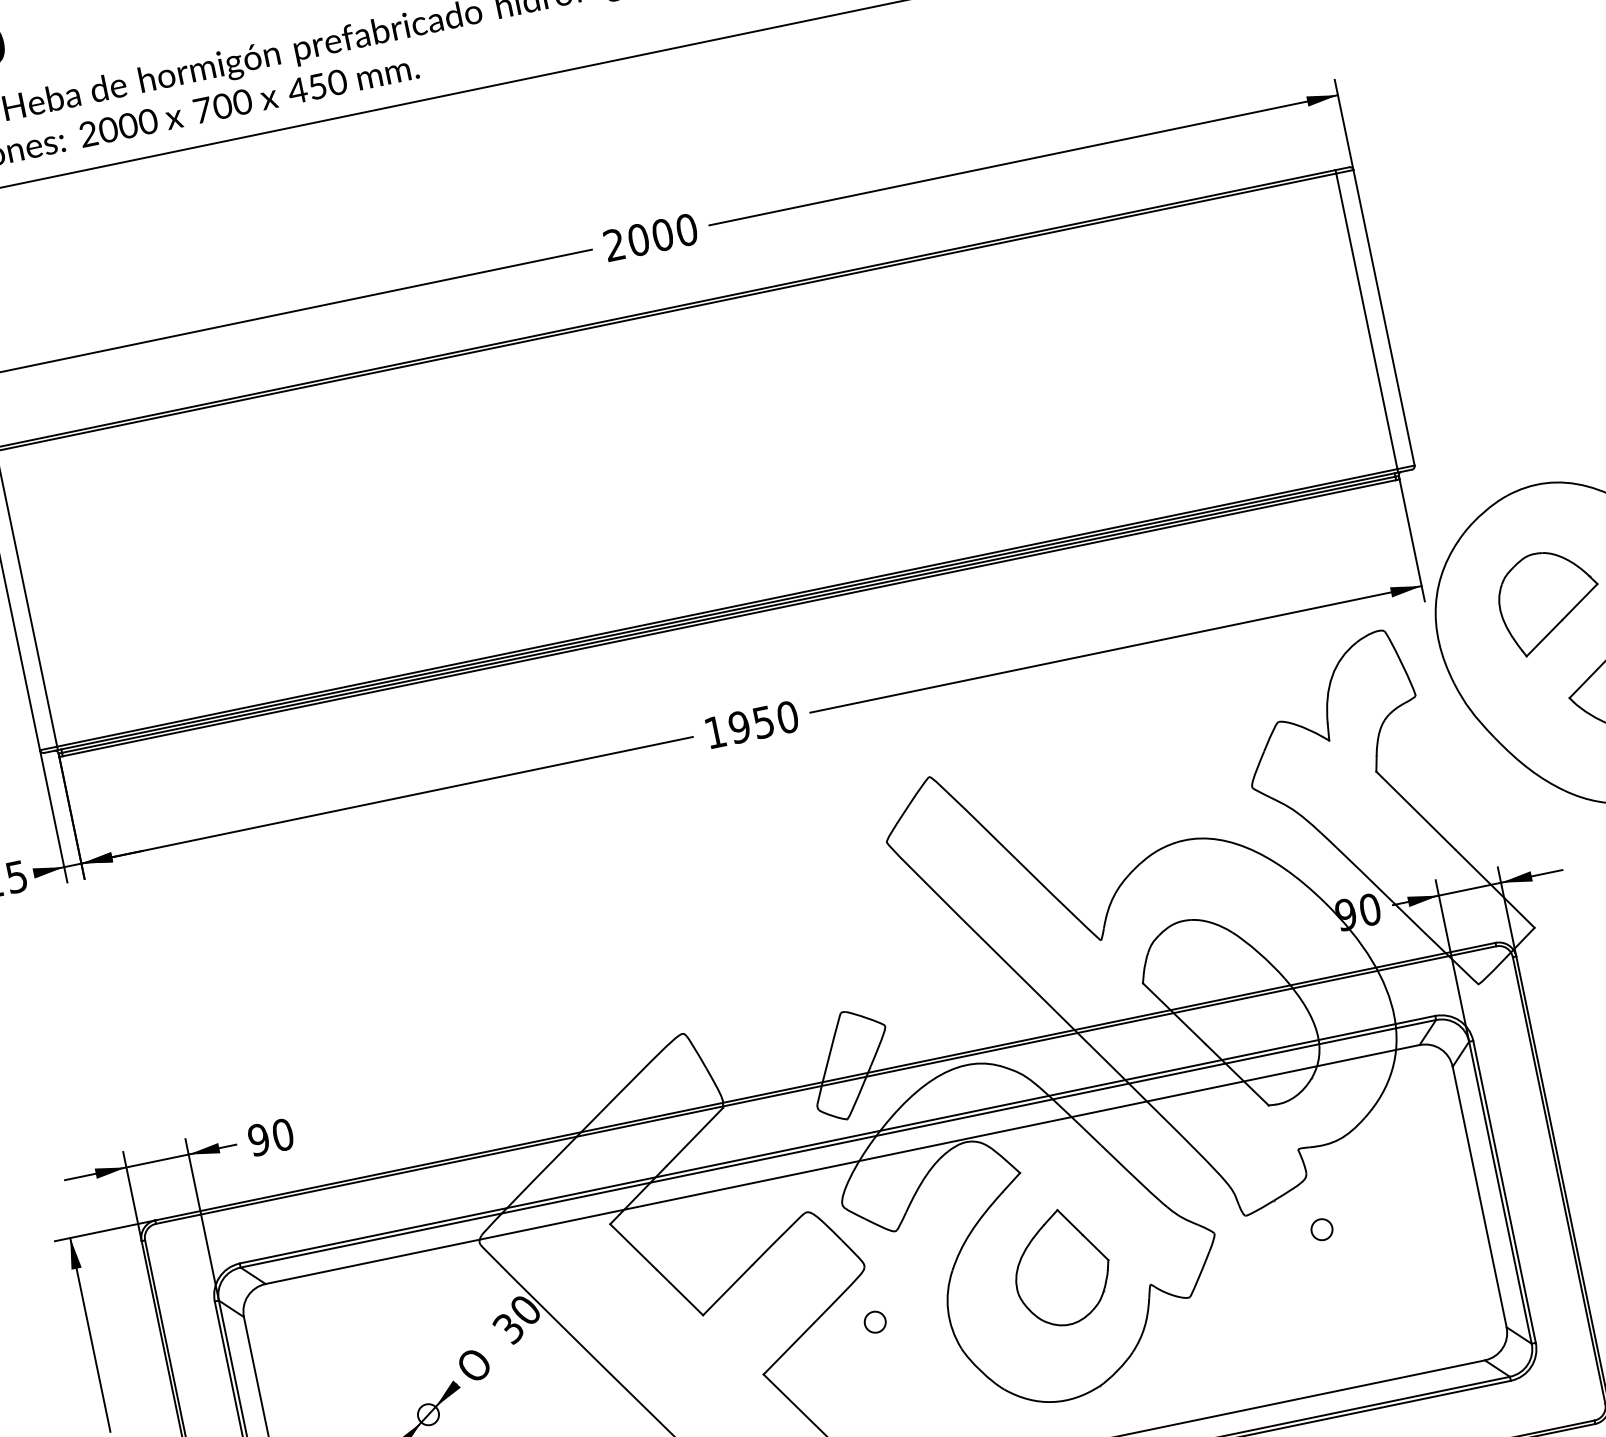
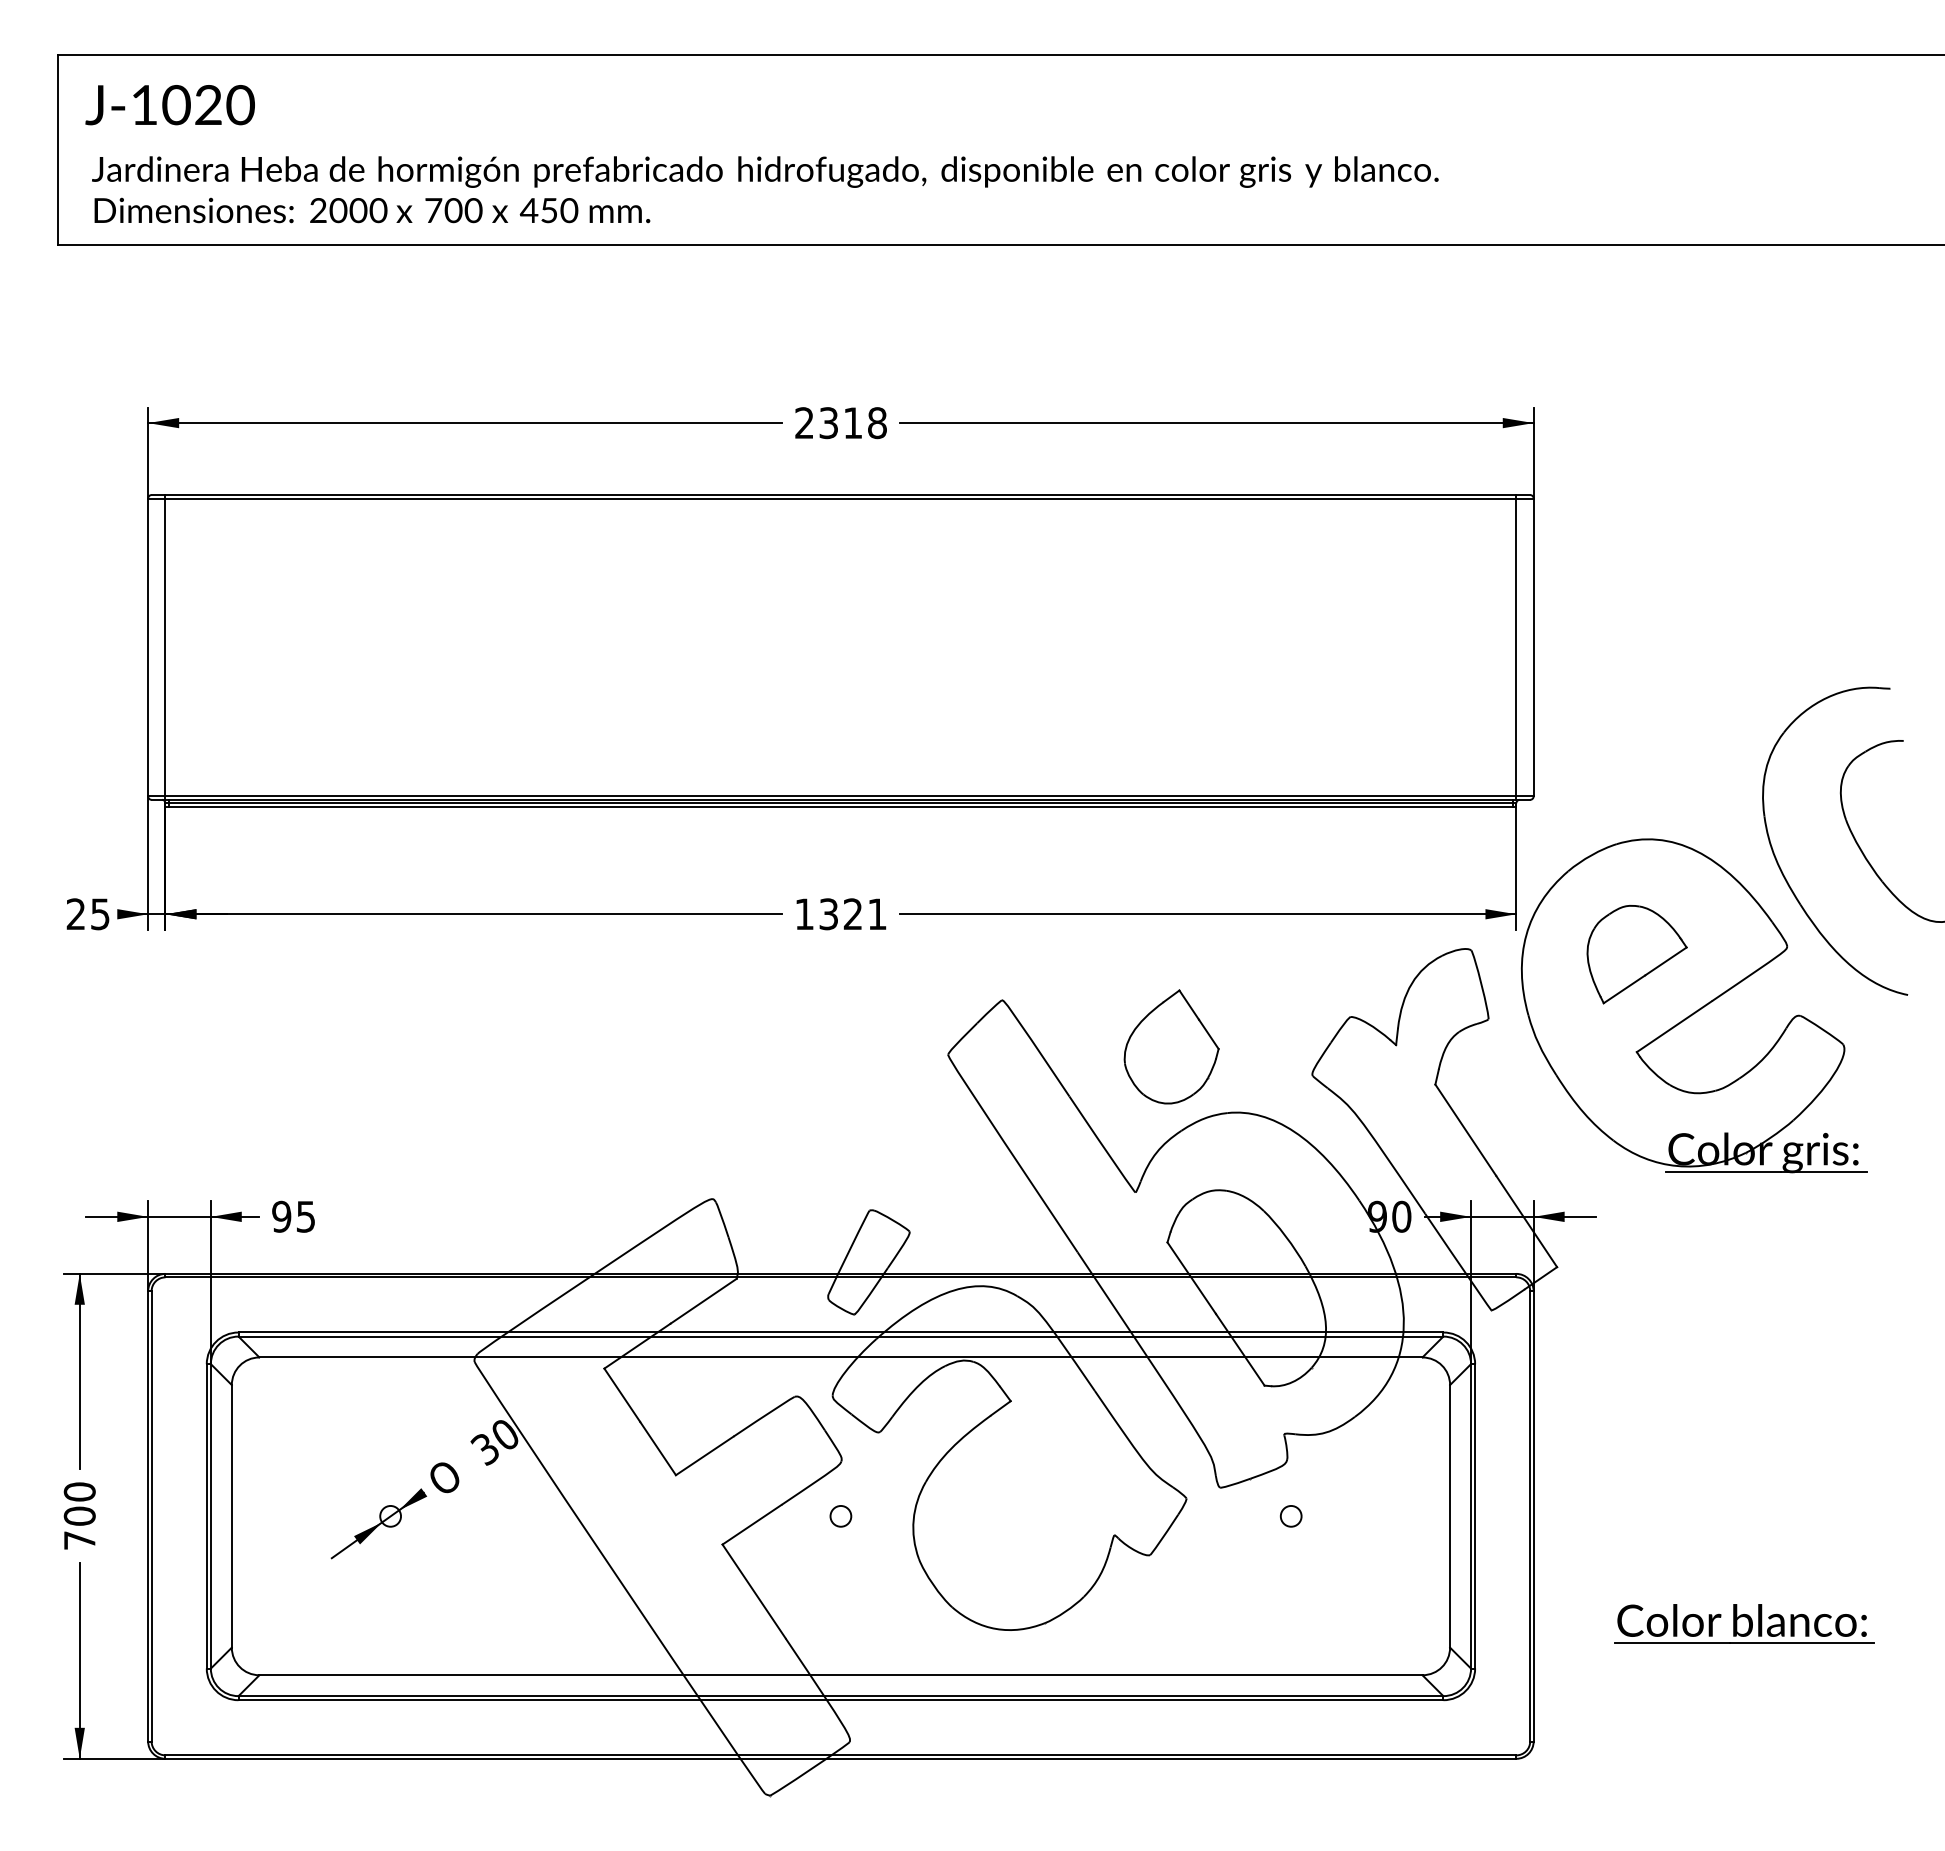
text: (663, 235) -> (853, 423), 2000 -> 2318
text: (764, 722) -> (853, 914), 1950 -> 1321
text: (282, 1134) -> (305, 1216), 90 -> 95
part: (1061, 1267) -> (1171, 1046), moved

